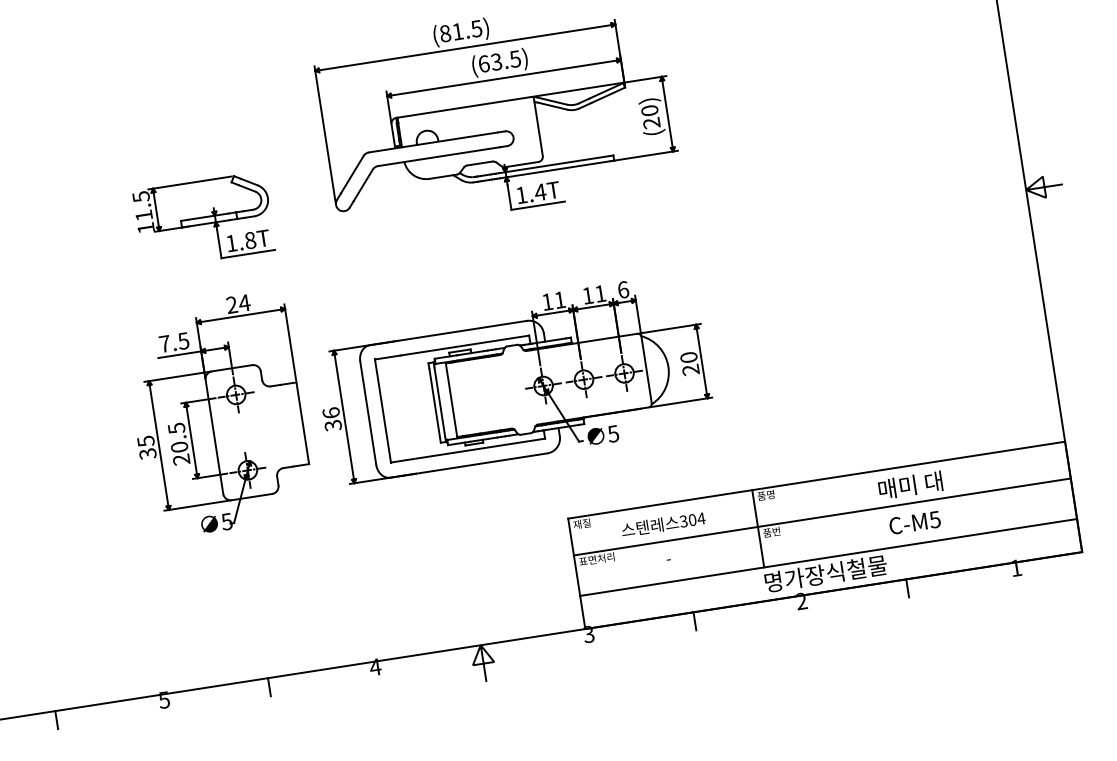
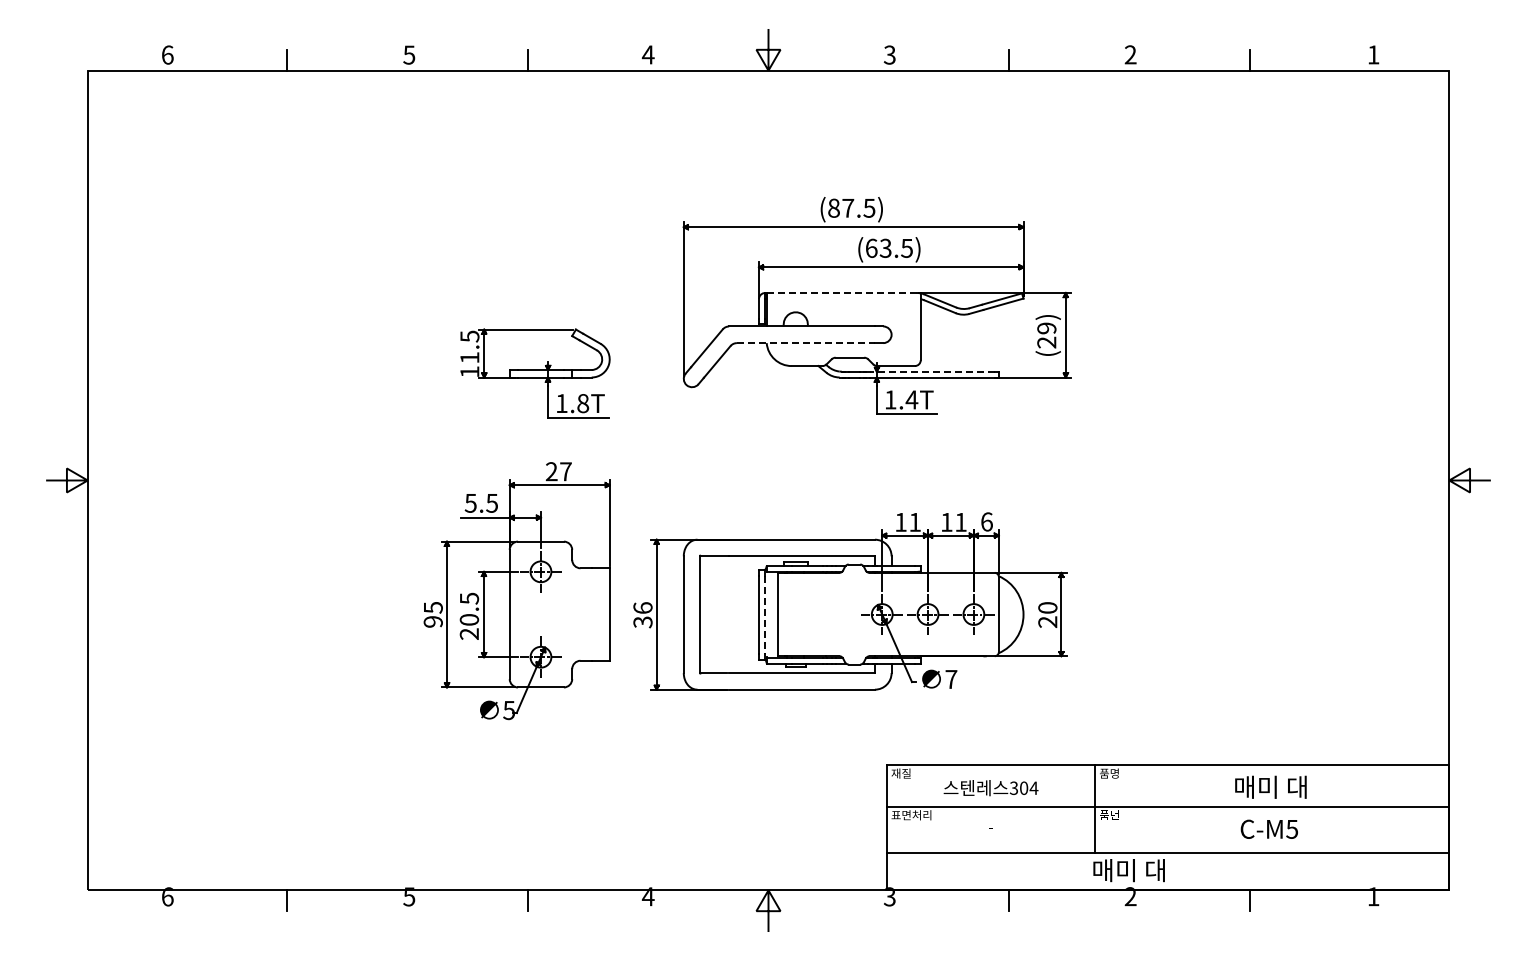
text: (458, 31) -> (848, 208), (81.5) -> (87.5)
line: (464, 106) -> (842, 292), solid -> dashed
text: (649, 110) -> (1046, 328), (20) -> (29)
line: (439, 156) -> (806, 343), solid -> dashed
line: (554, 164) -> (932, 371), solid -> dashed
text: (244, 302) -> (565, 471), 24 -> 27
text: (164, 344) -> (470, 503), 7.5 -> 5.5
line: (439, 402) -> (764, 615), solid -> dashed
text: (613, 433) -> (951, 679), 5 -> 7
text: (148, 453) -> (433, 621), 35 -> 95
text: (826, 573) -> (1162, 870), 명가장식철물 -> 매미 대

